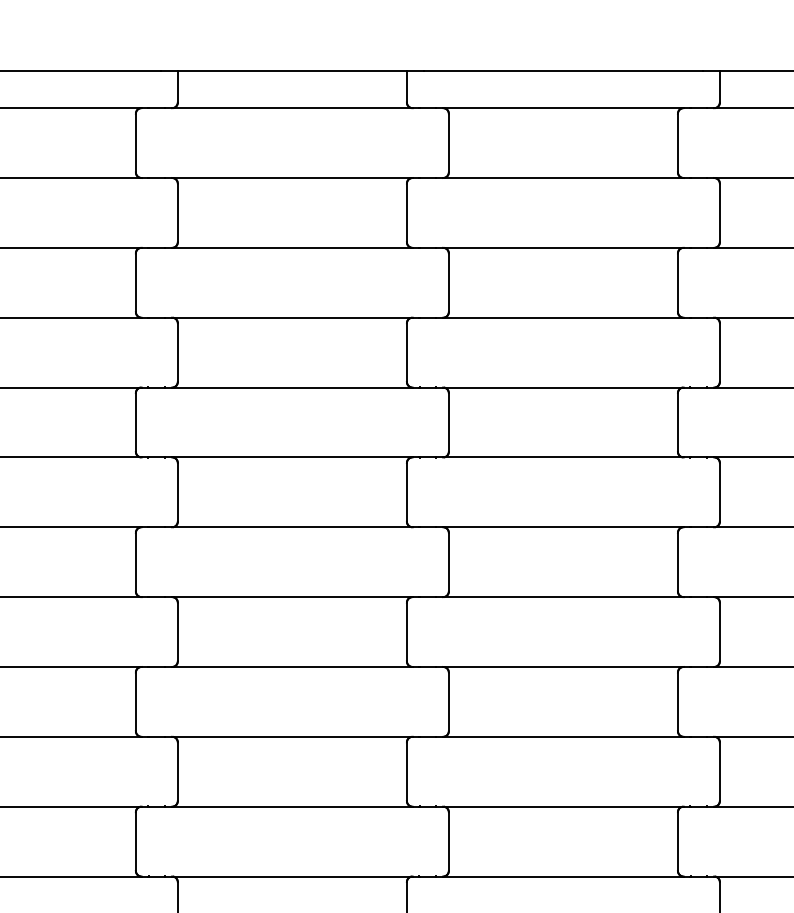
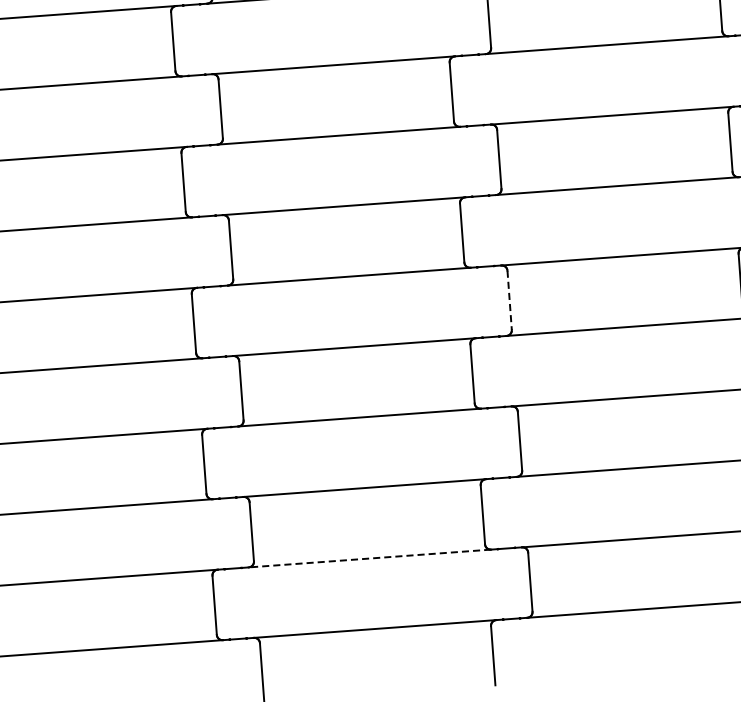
line: (448, 562) -> (509, 300), solid -> dashed
line: (291, 806) -> (369, 558), solid -> dashed

